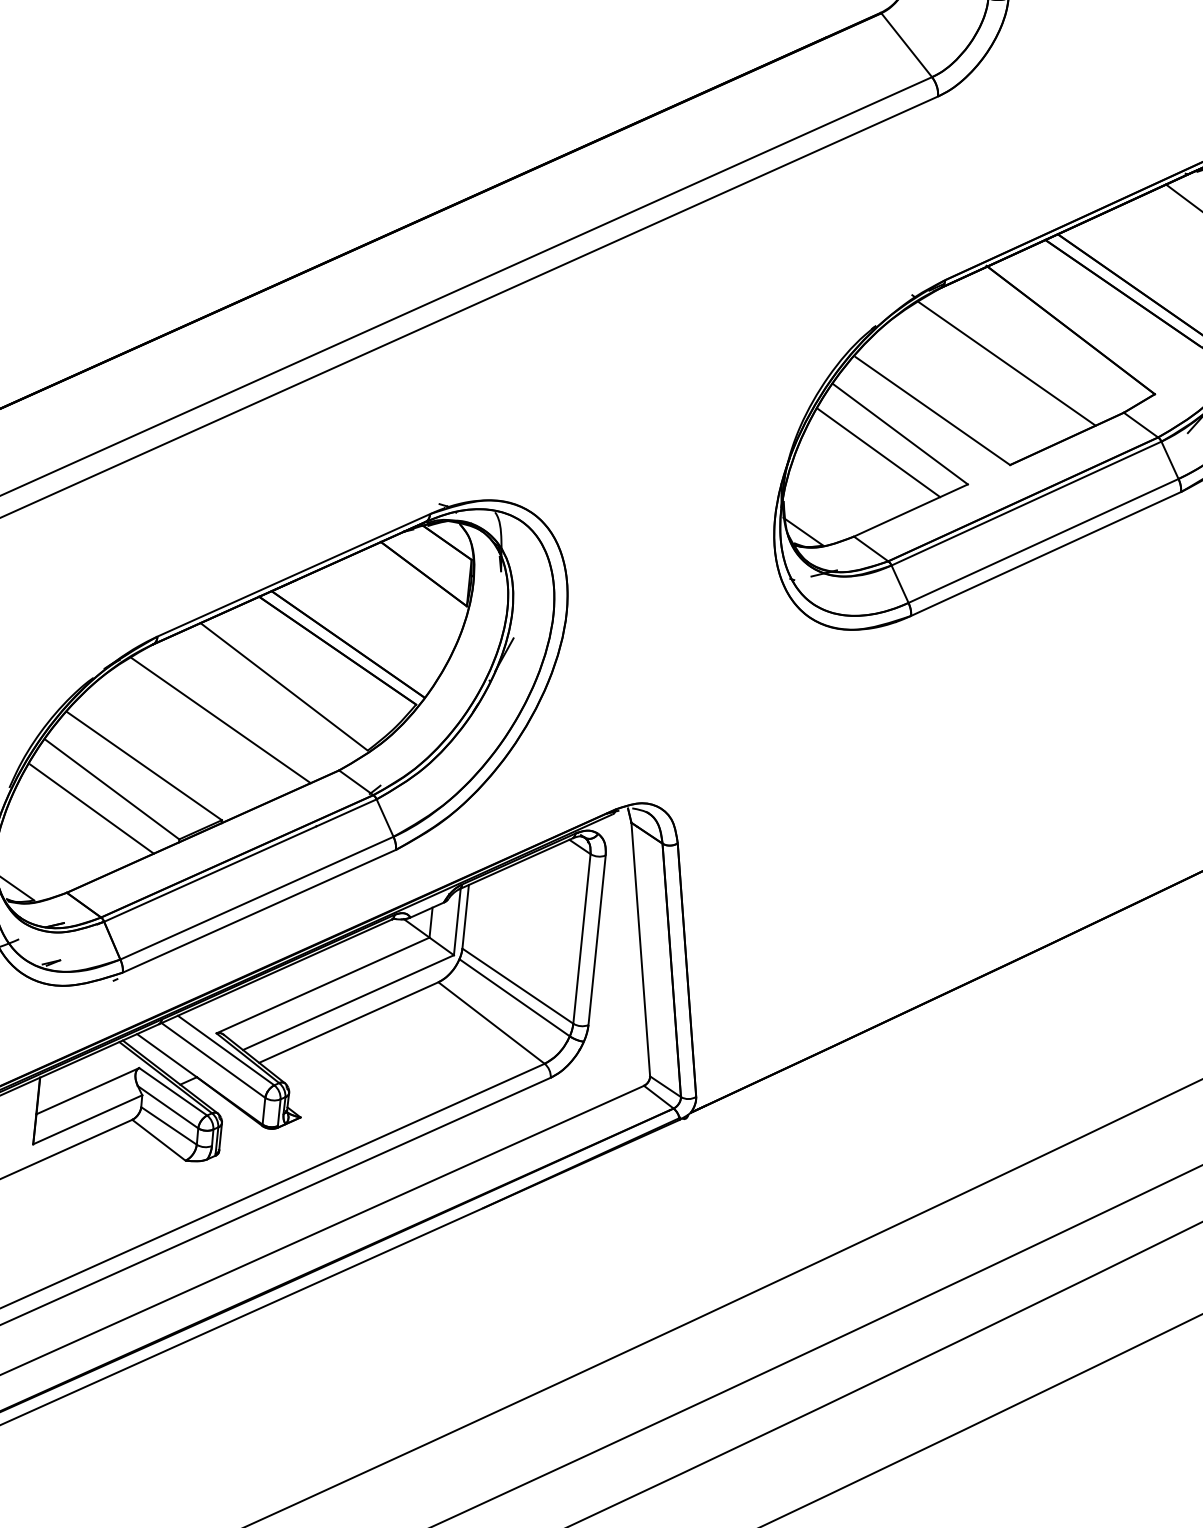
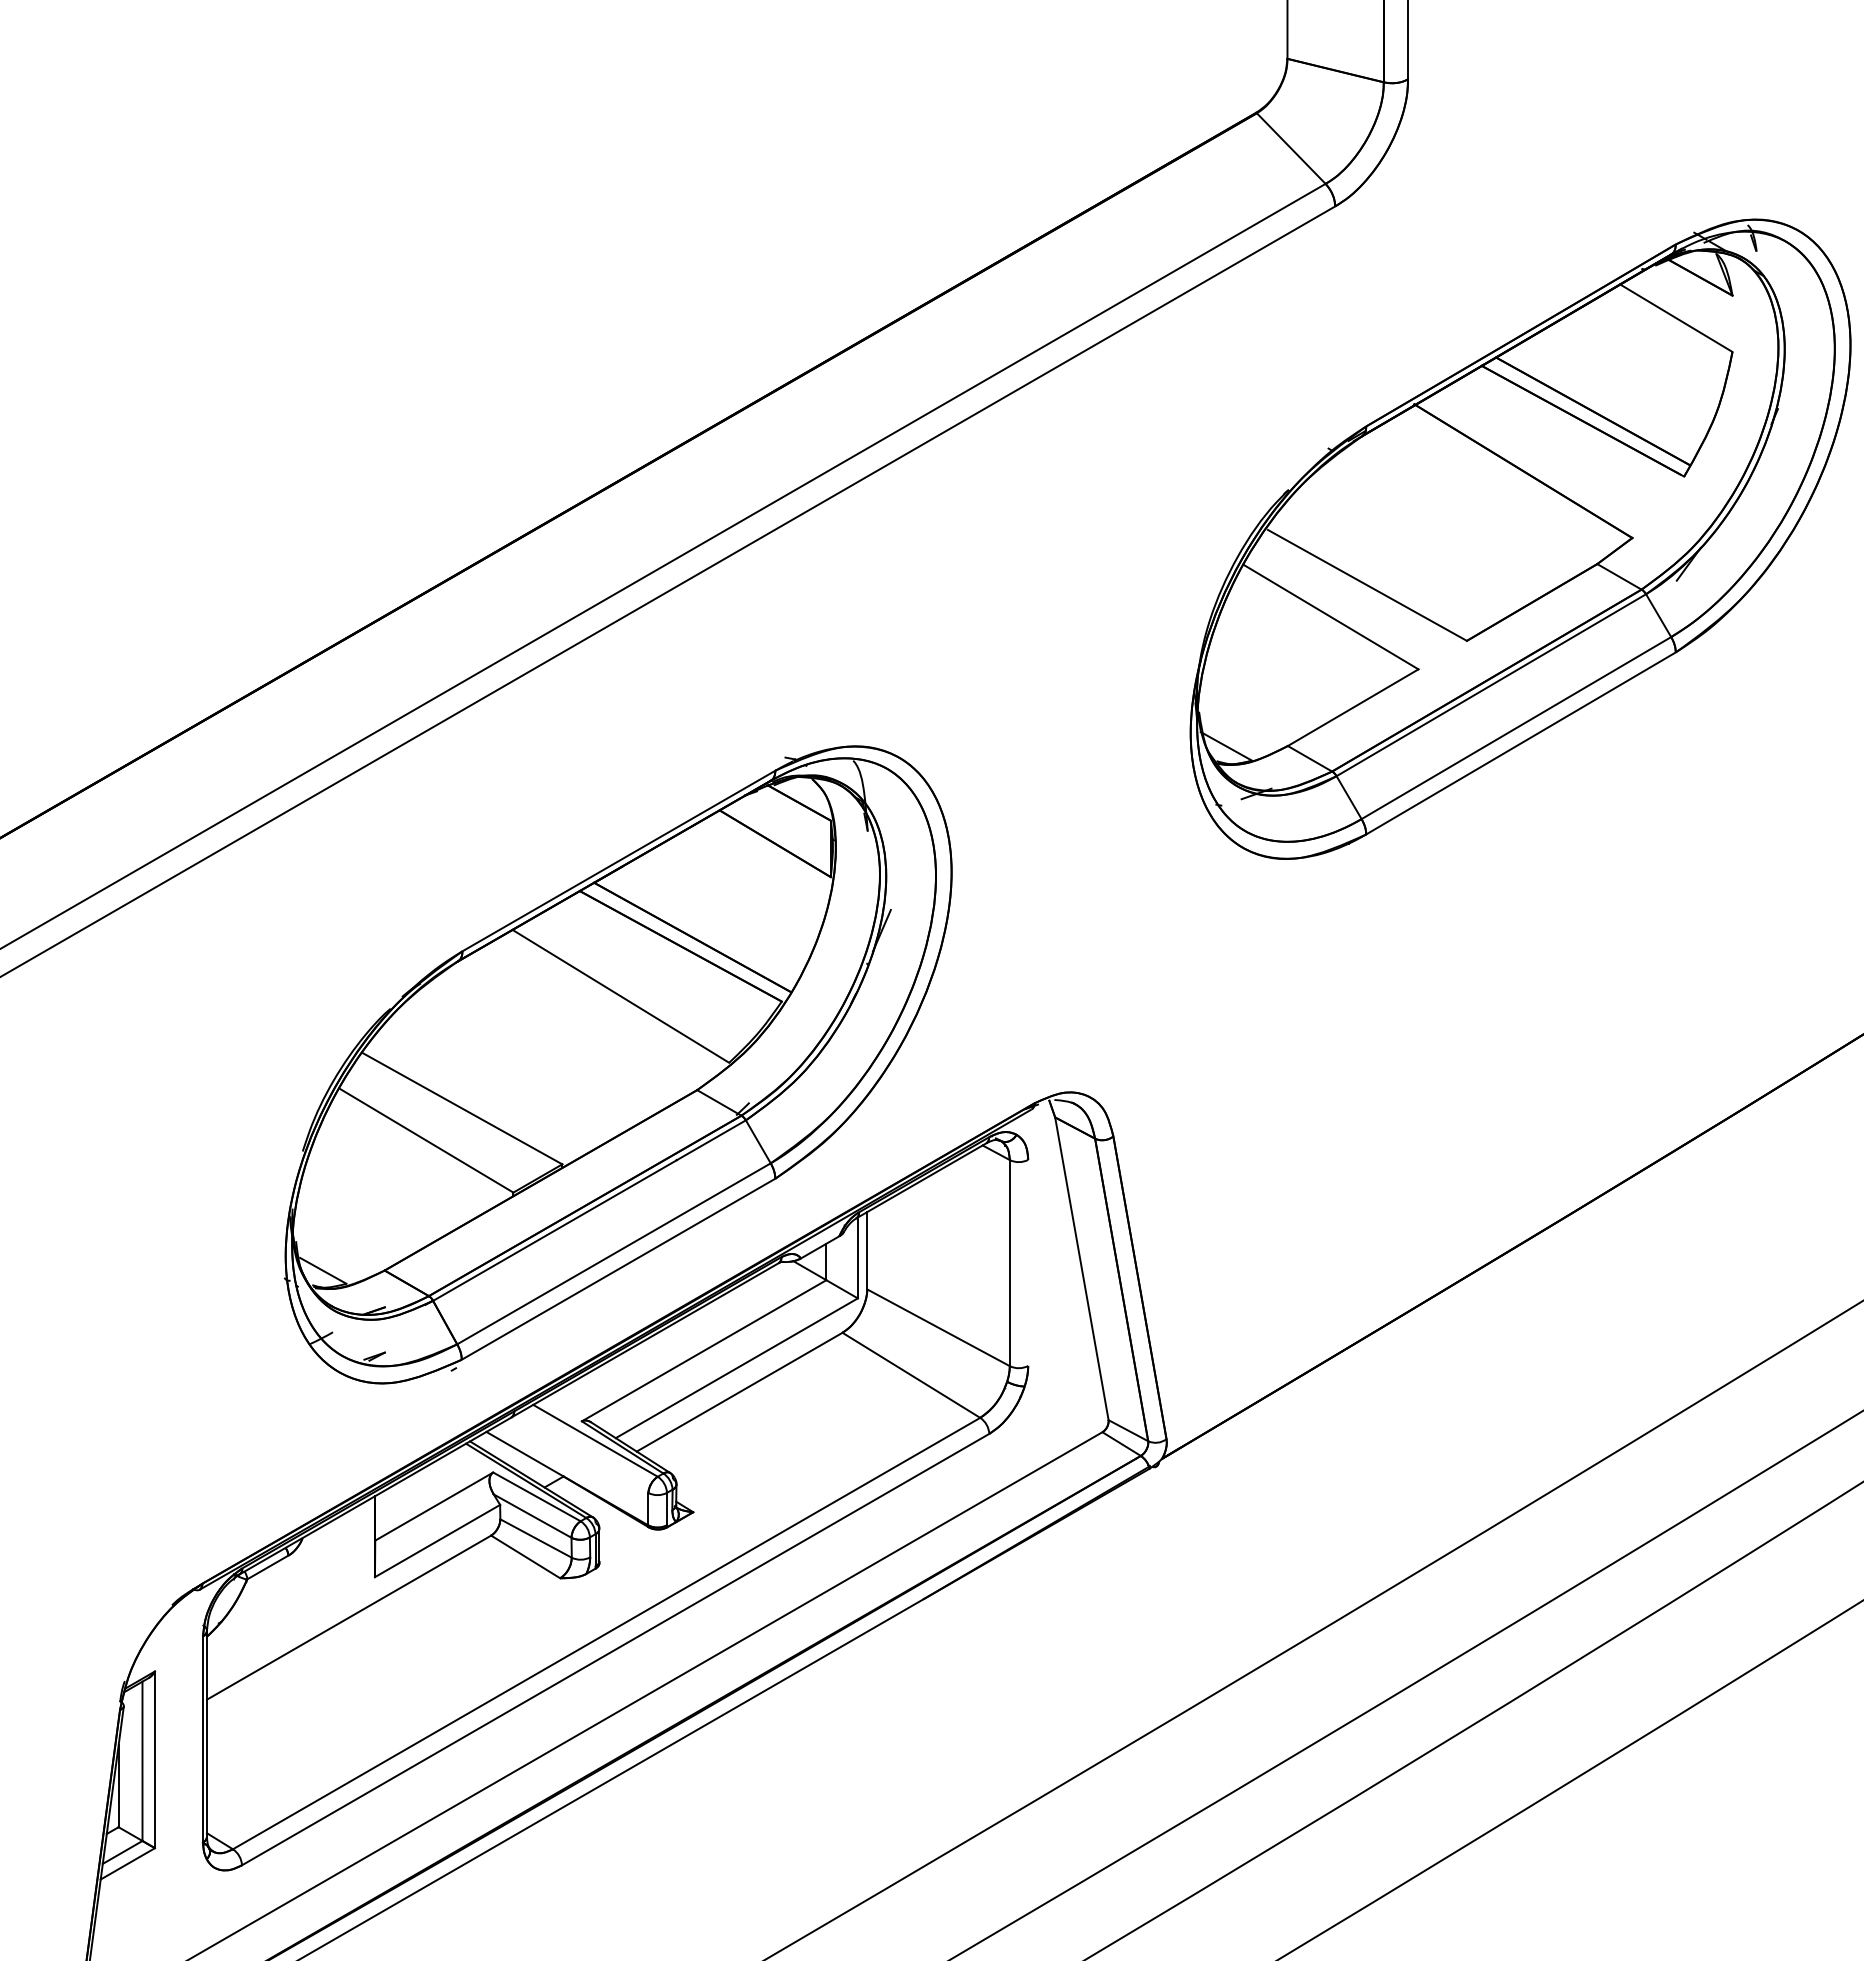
line: (1007, 363) -> (1451, 519), removed
line: (878, 453) -> (1307, 642), removed
line: (221, 720) -> (549, 1044), removed
line: (91, 808) -> (404, 1166), removed
line: (597, 939) -> (1028, 1262), removed
line: (515, 997) -> (936, 1341), removed
line: (213, 1059) -> (581, 1453), removed

